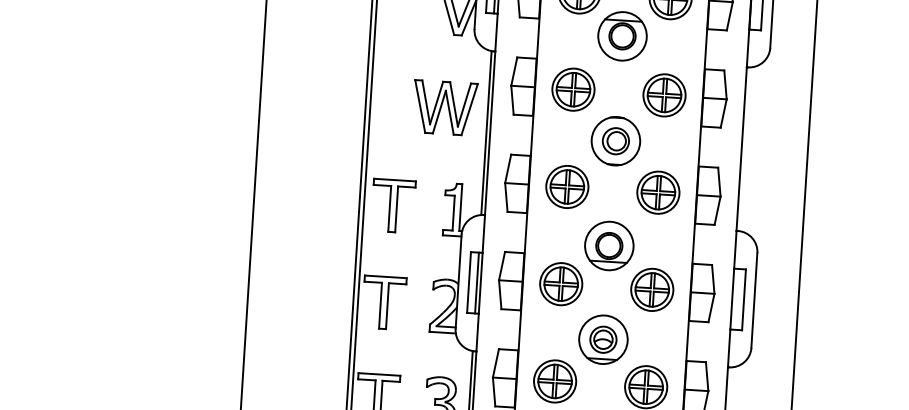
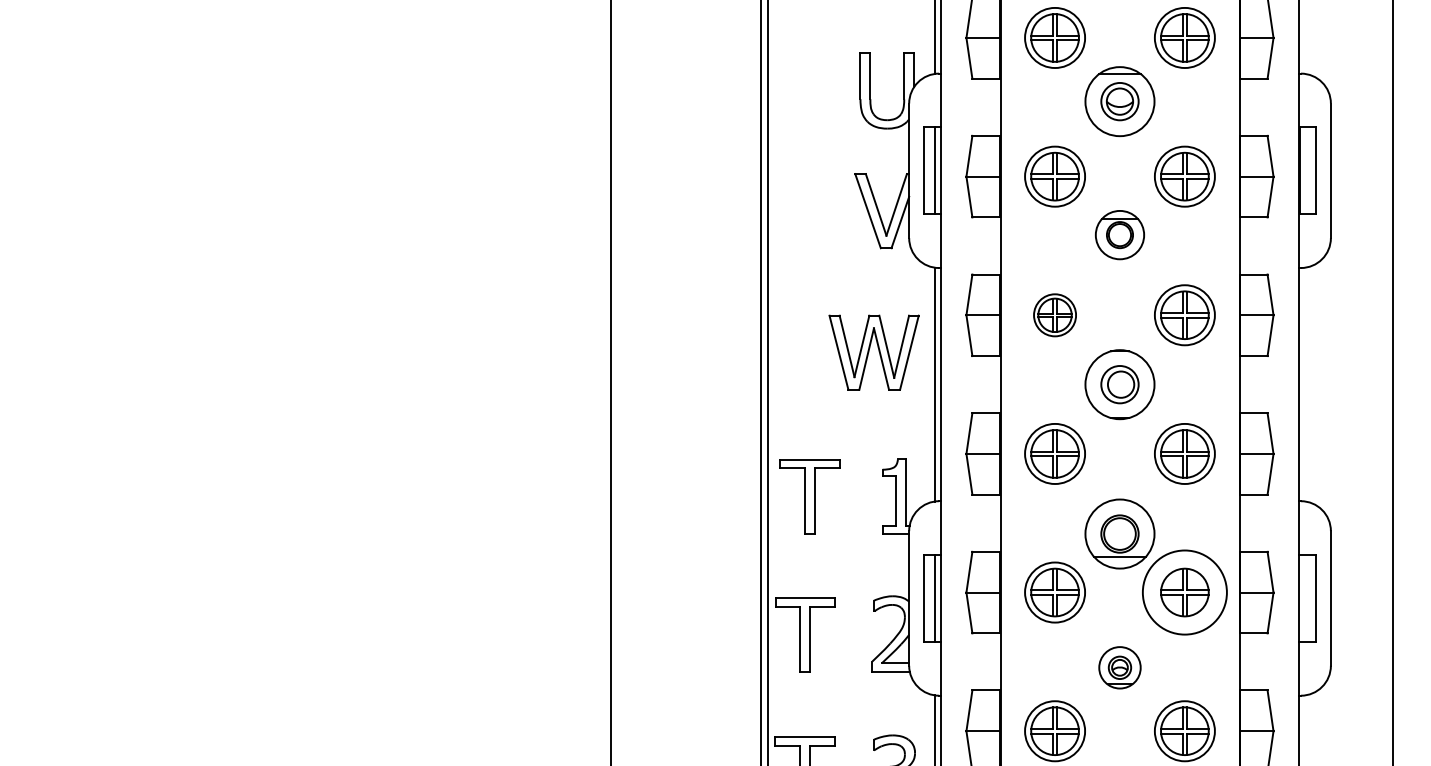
part: (622, 35) -> (1119, 234), size x0.7
part: (573, 89) -> (1054, 315), size x0.7
circle: (652, 289) -> (1184, 592), size x1.4
part: (603, 339) -> (1119, 667), size x0.6

